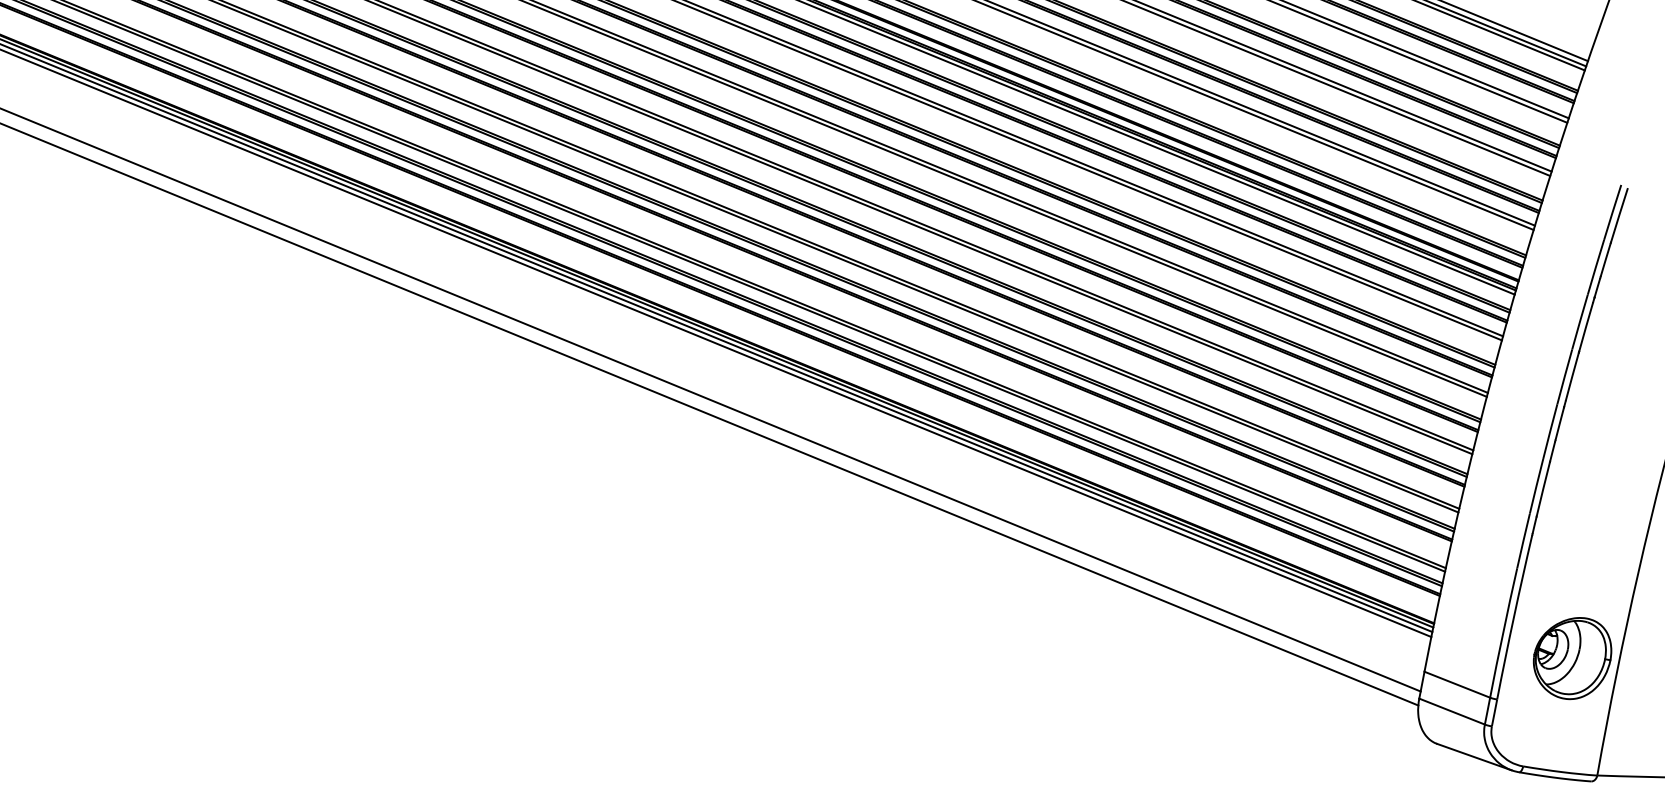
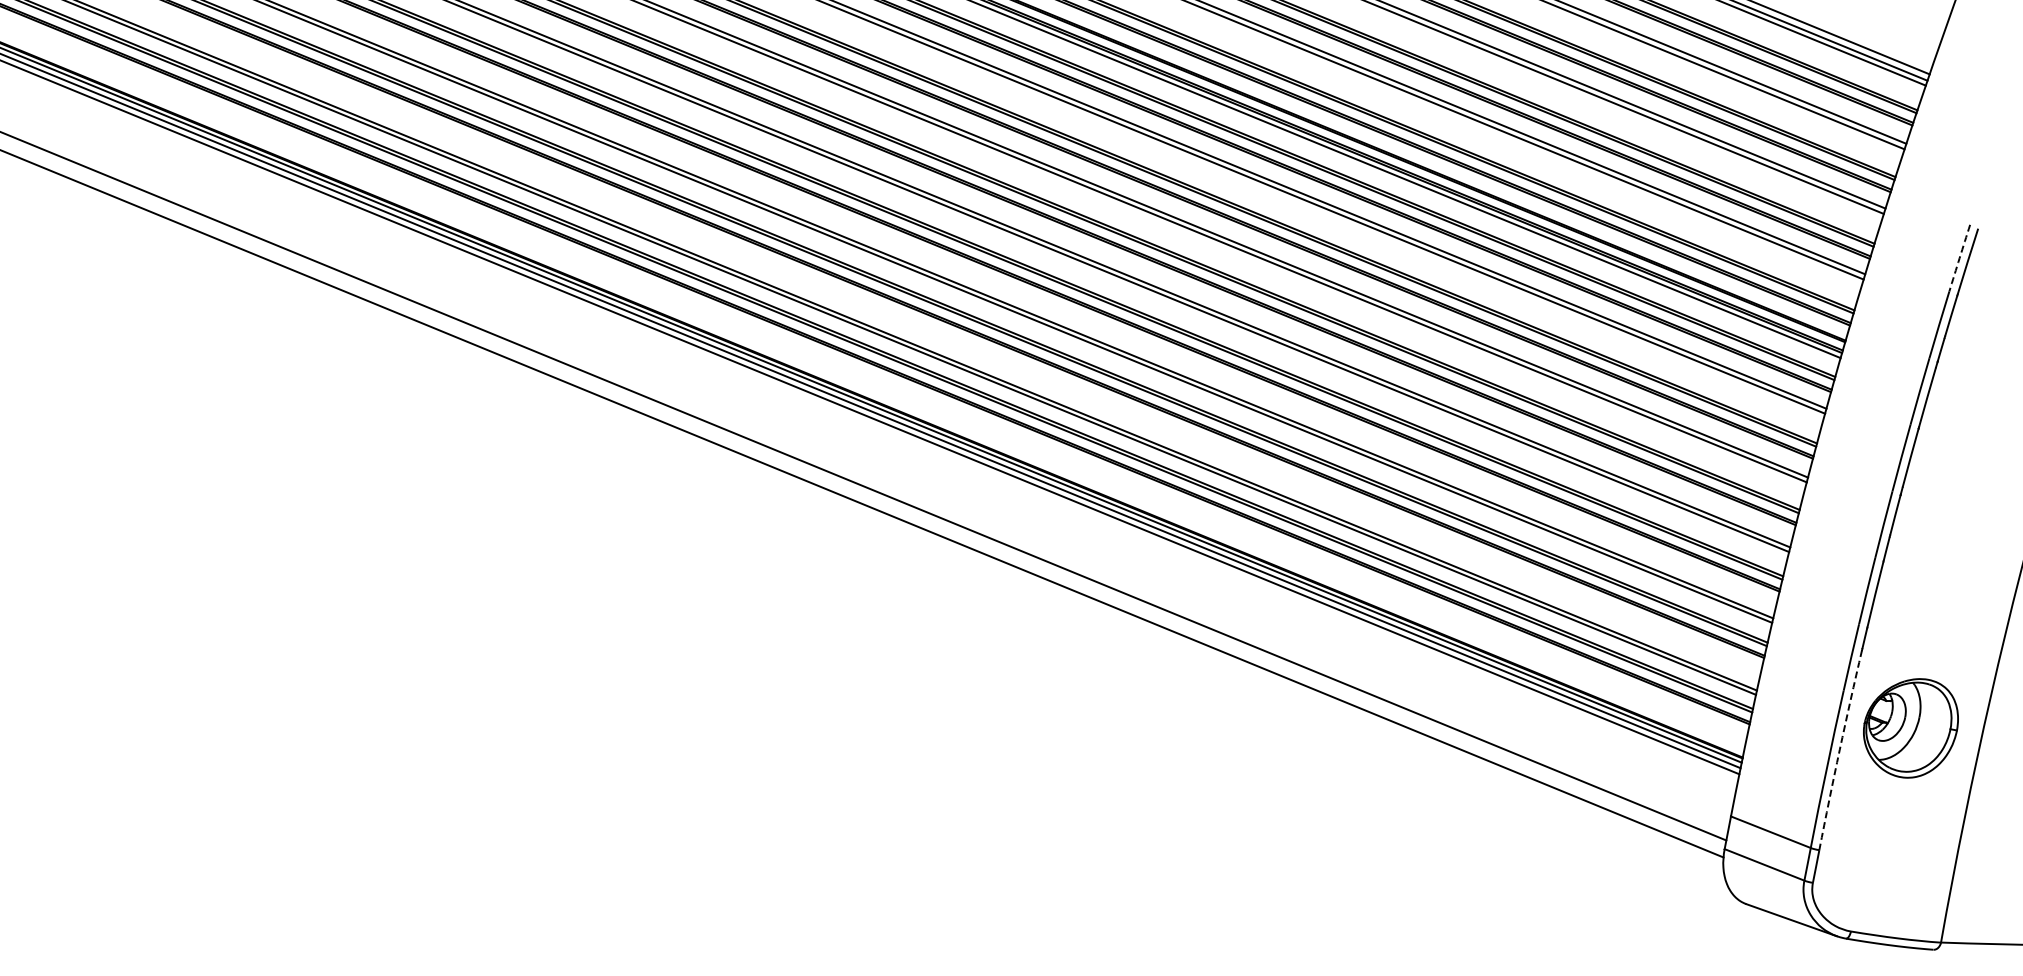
arc: (1612, 212) -> (1959, 258), solid -> dashed
arc: (1513, 616) -> (1839, 749), solid -> dashed
part: (1572, 658) -> (1910, 728), moved

